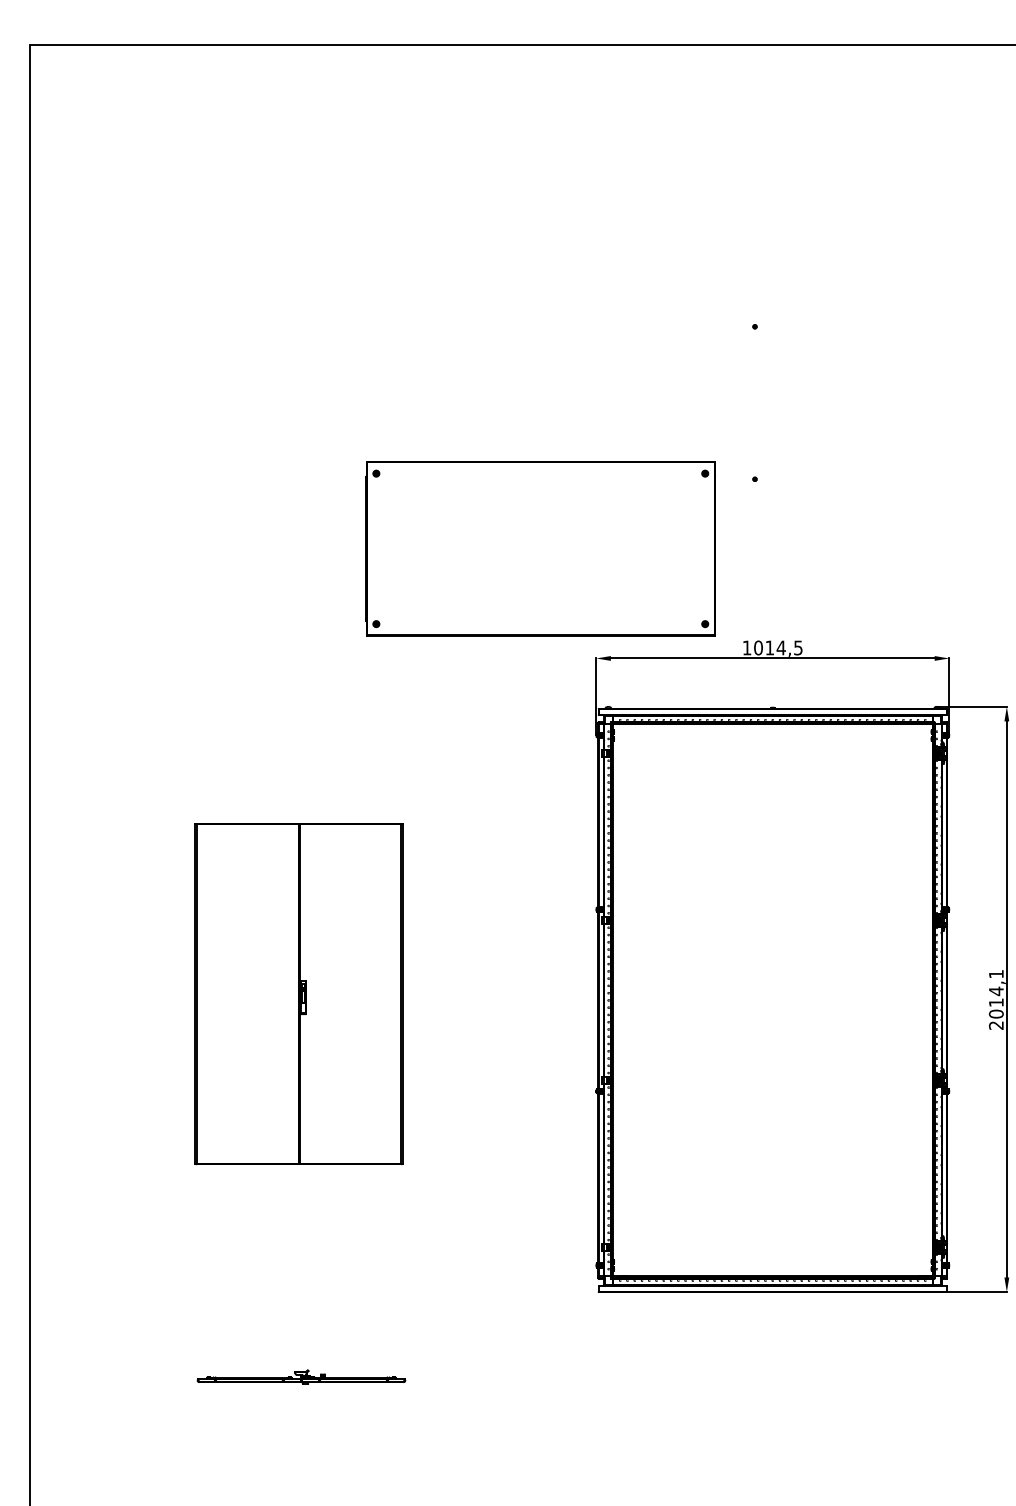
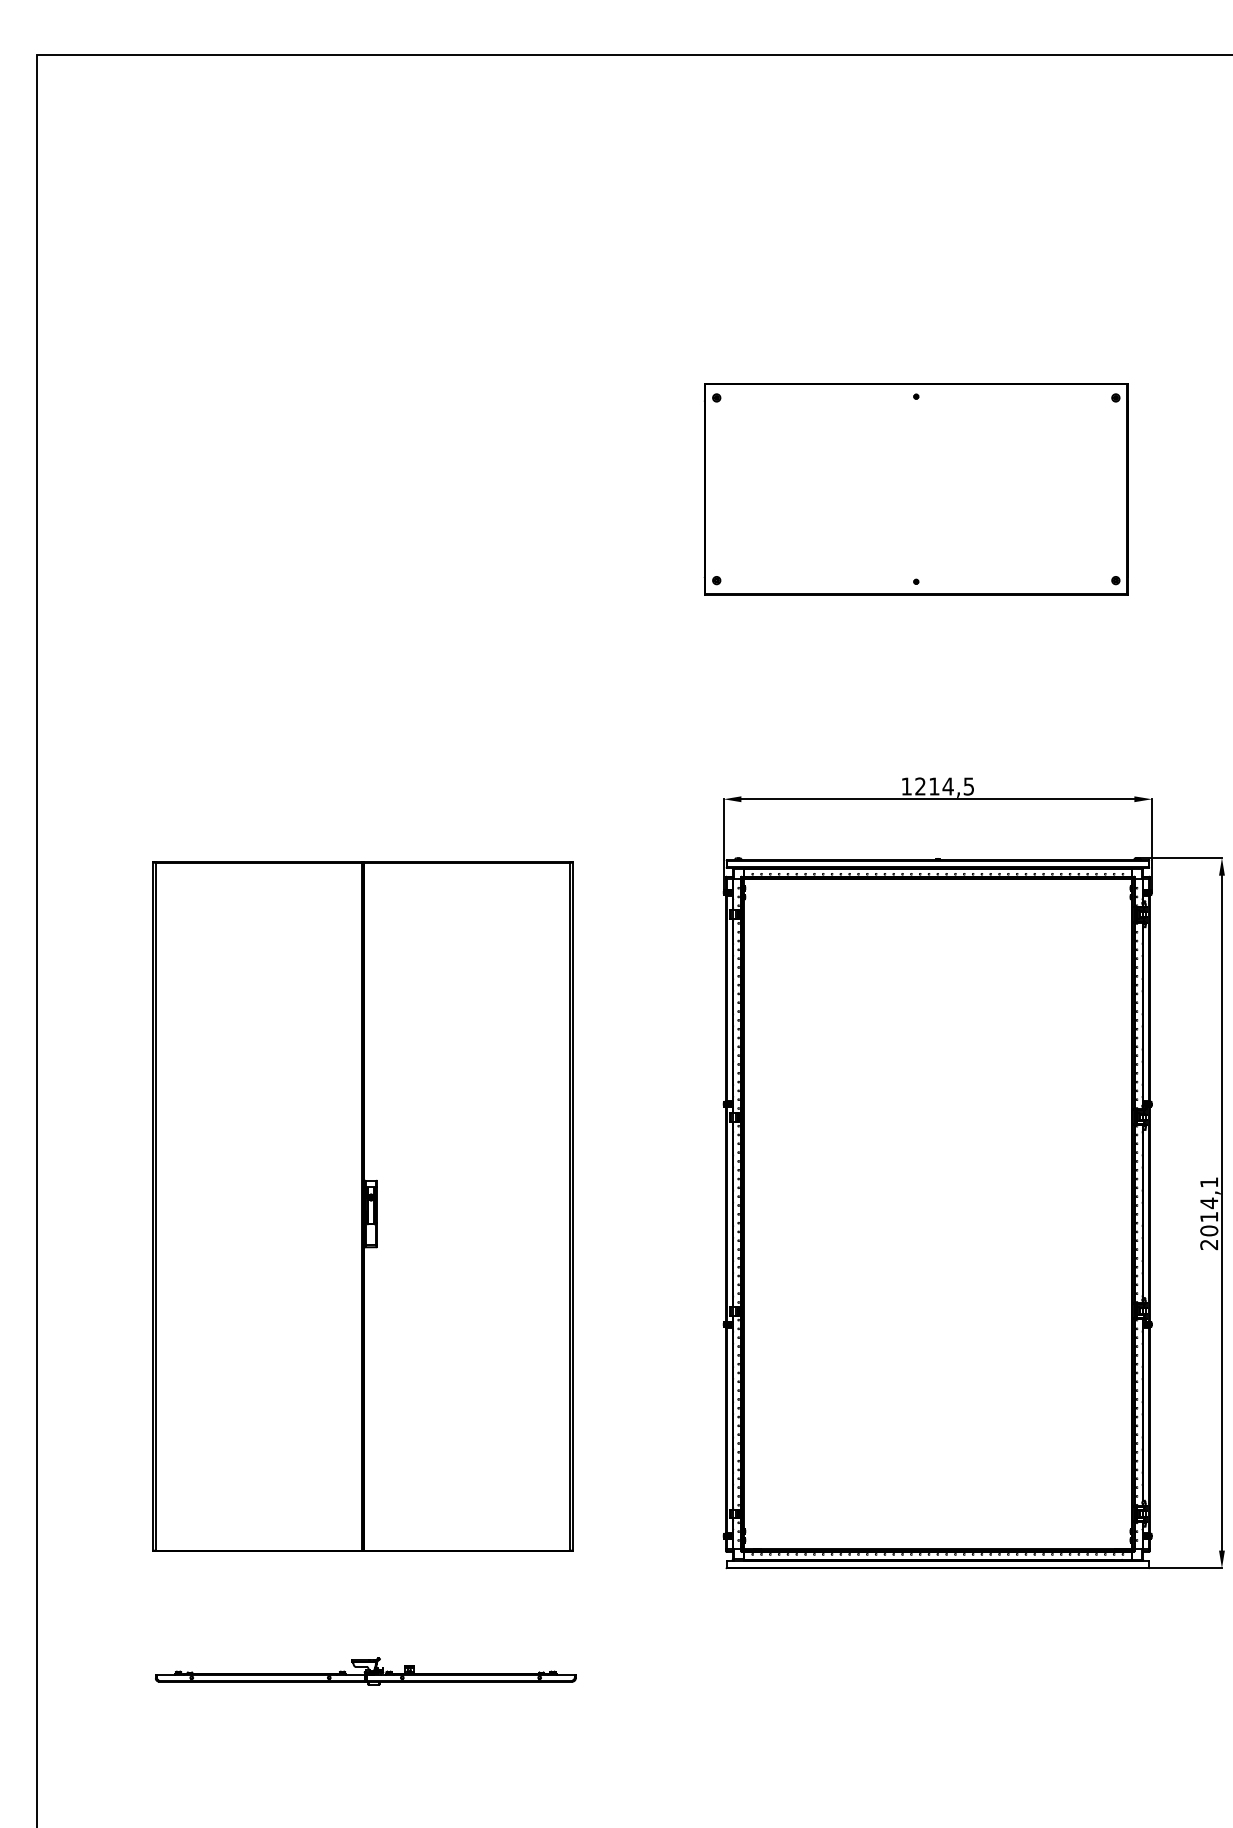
part: (540, 549) -> (915, 489), moved
text: (758, 647) -> (920, 786), 1014,5 -> 1214,5
part: (298, 993) -> (362, 1206), size x1.67
part: (301, 1377) -> (365, 1671), size x1.67

